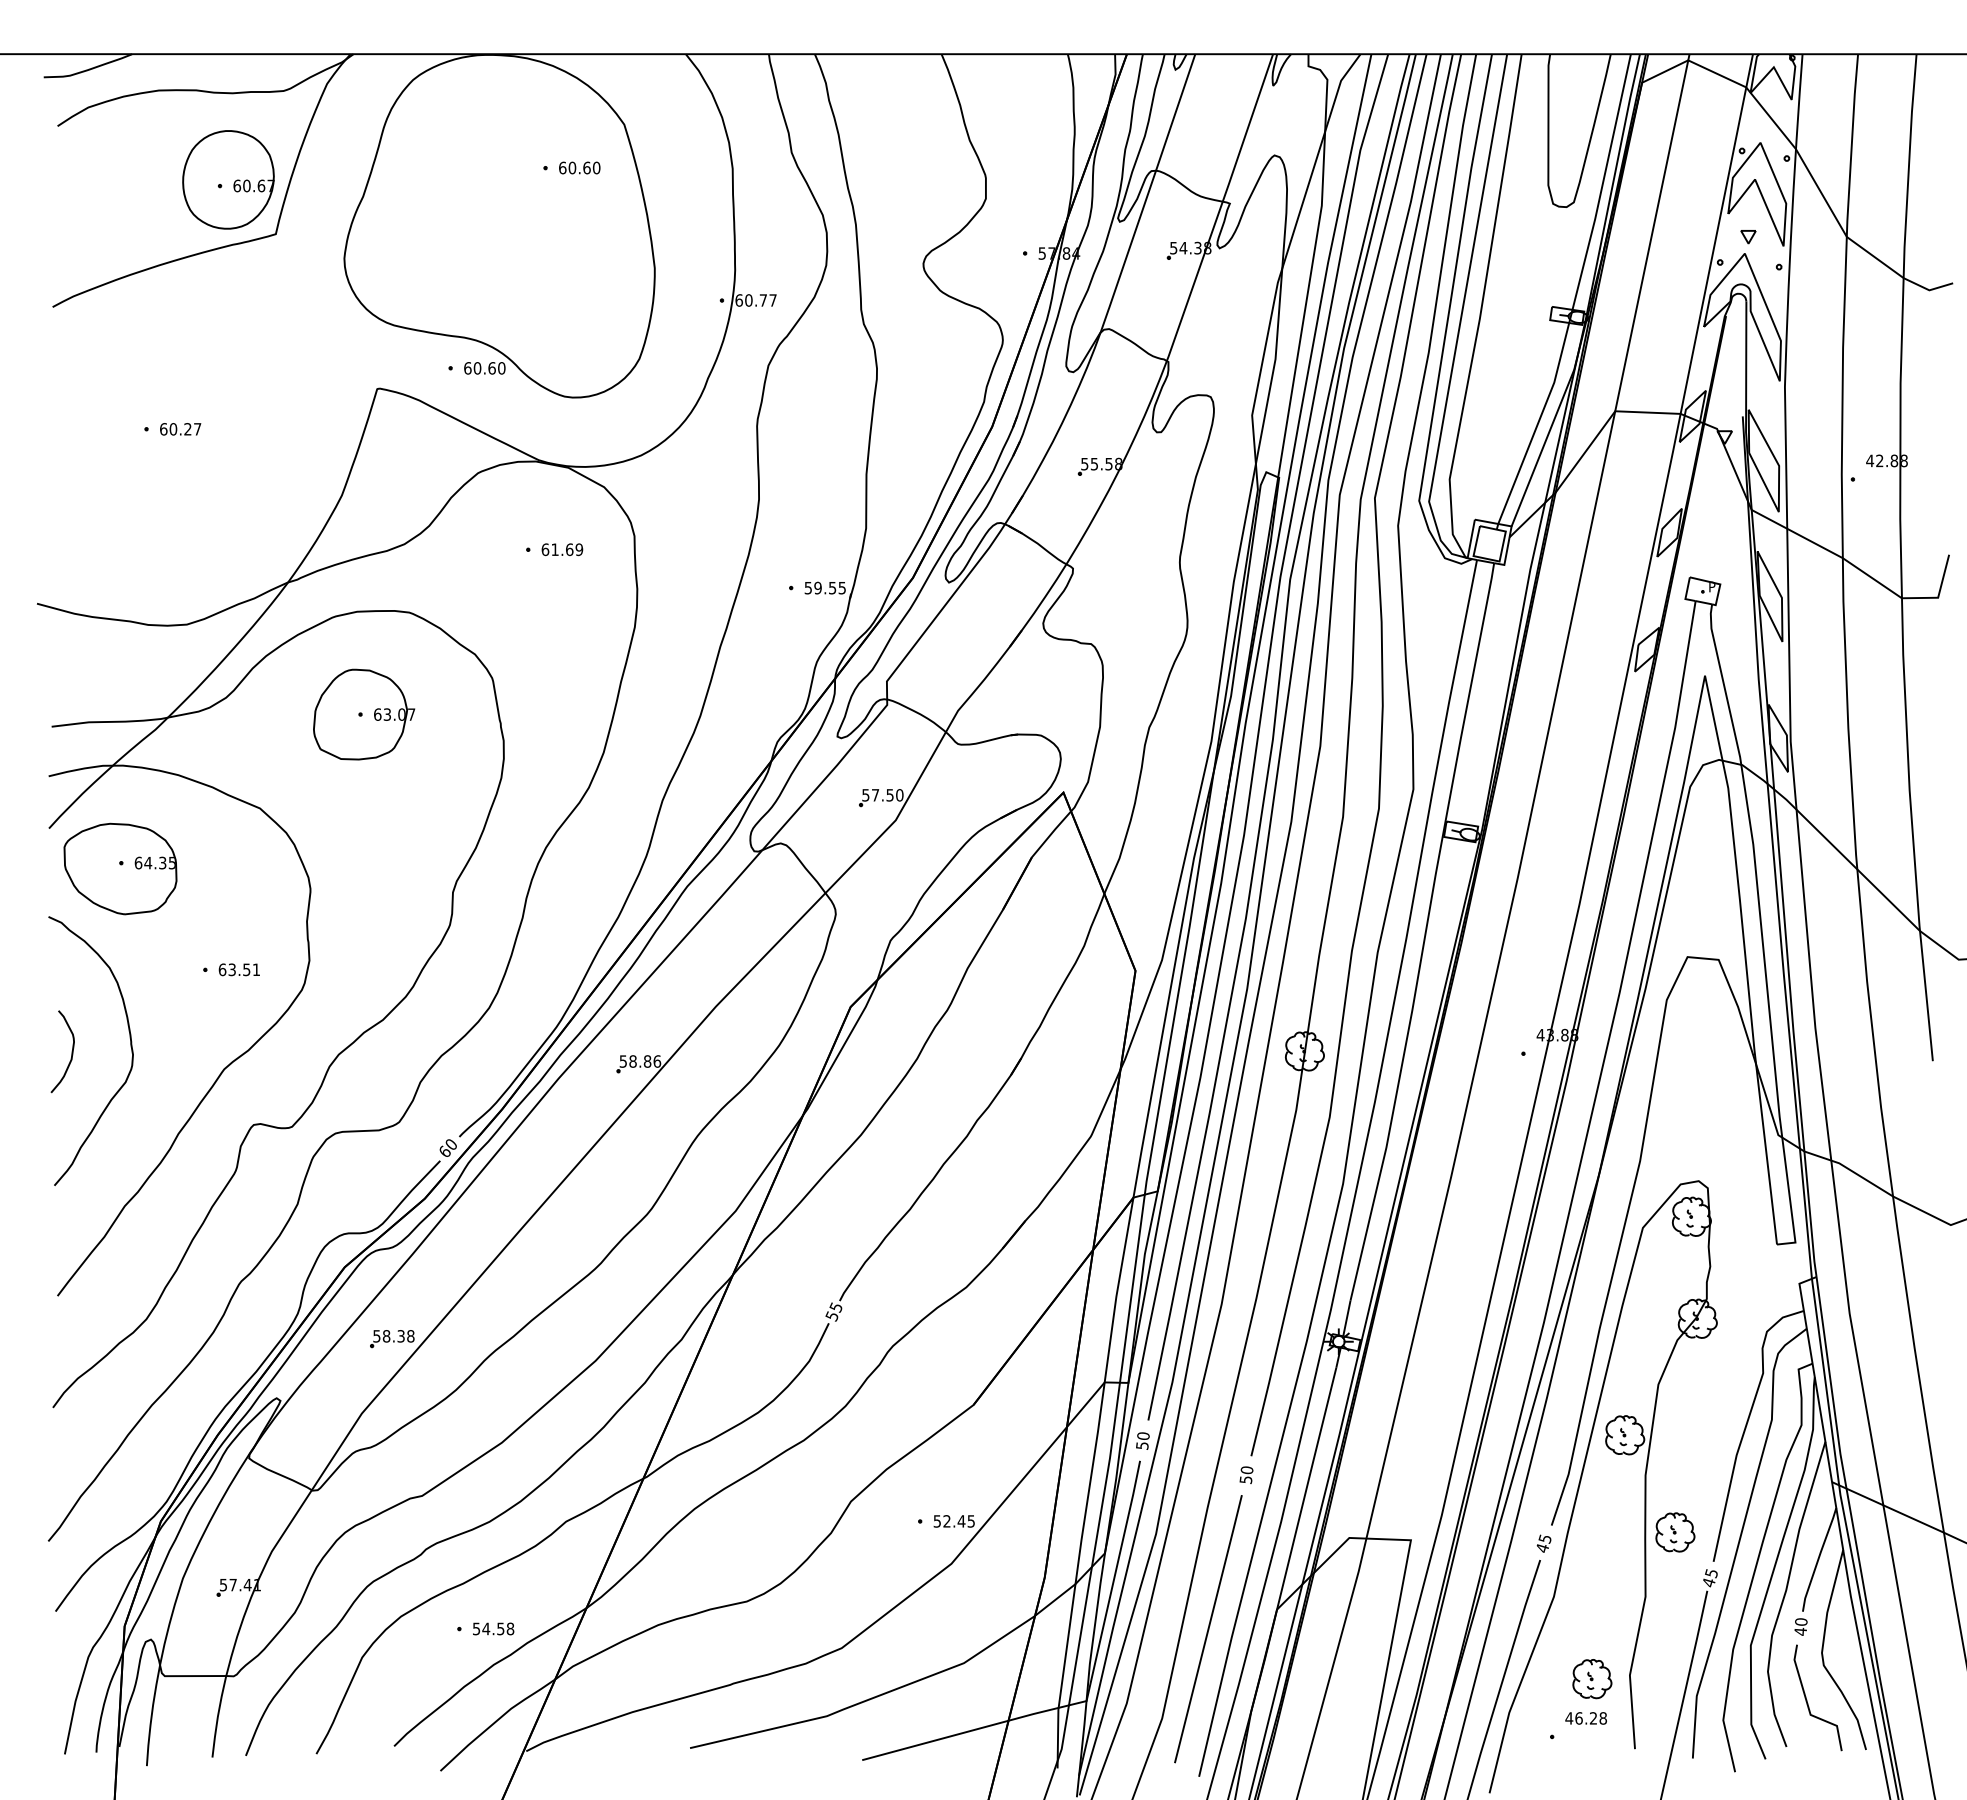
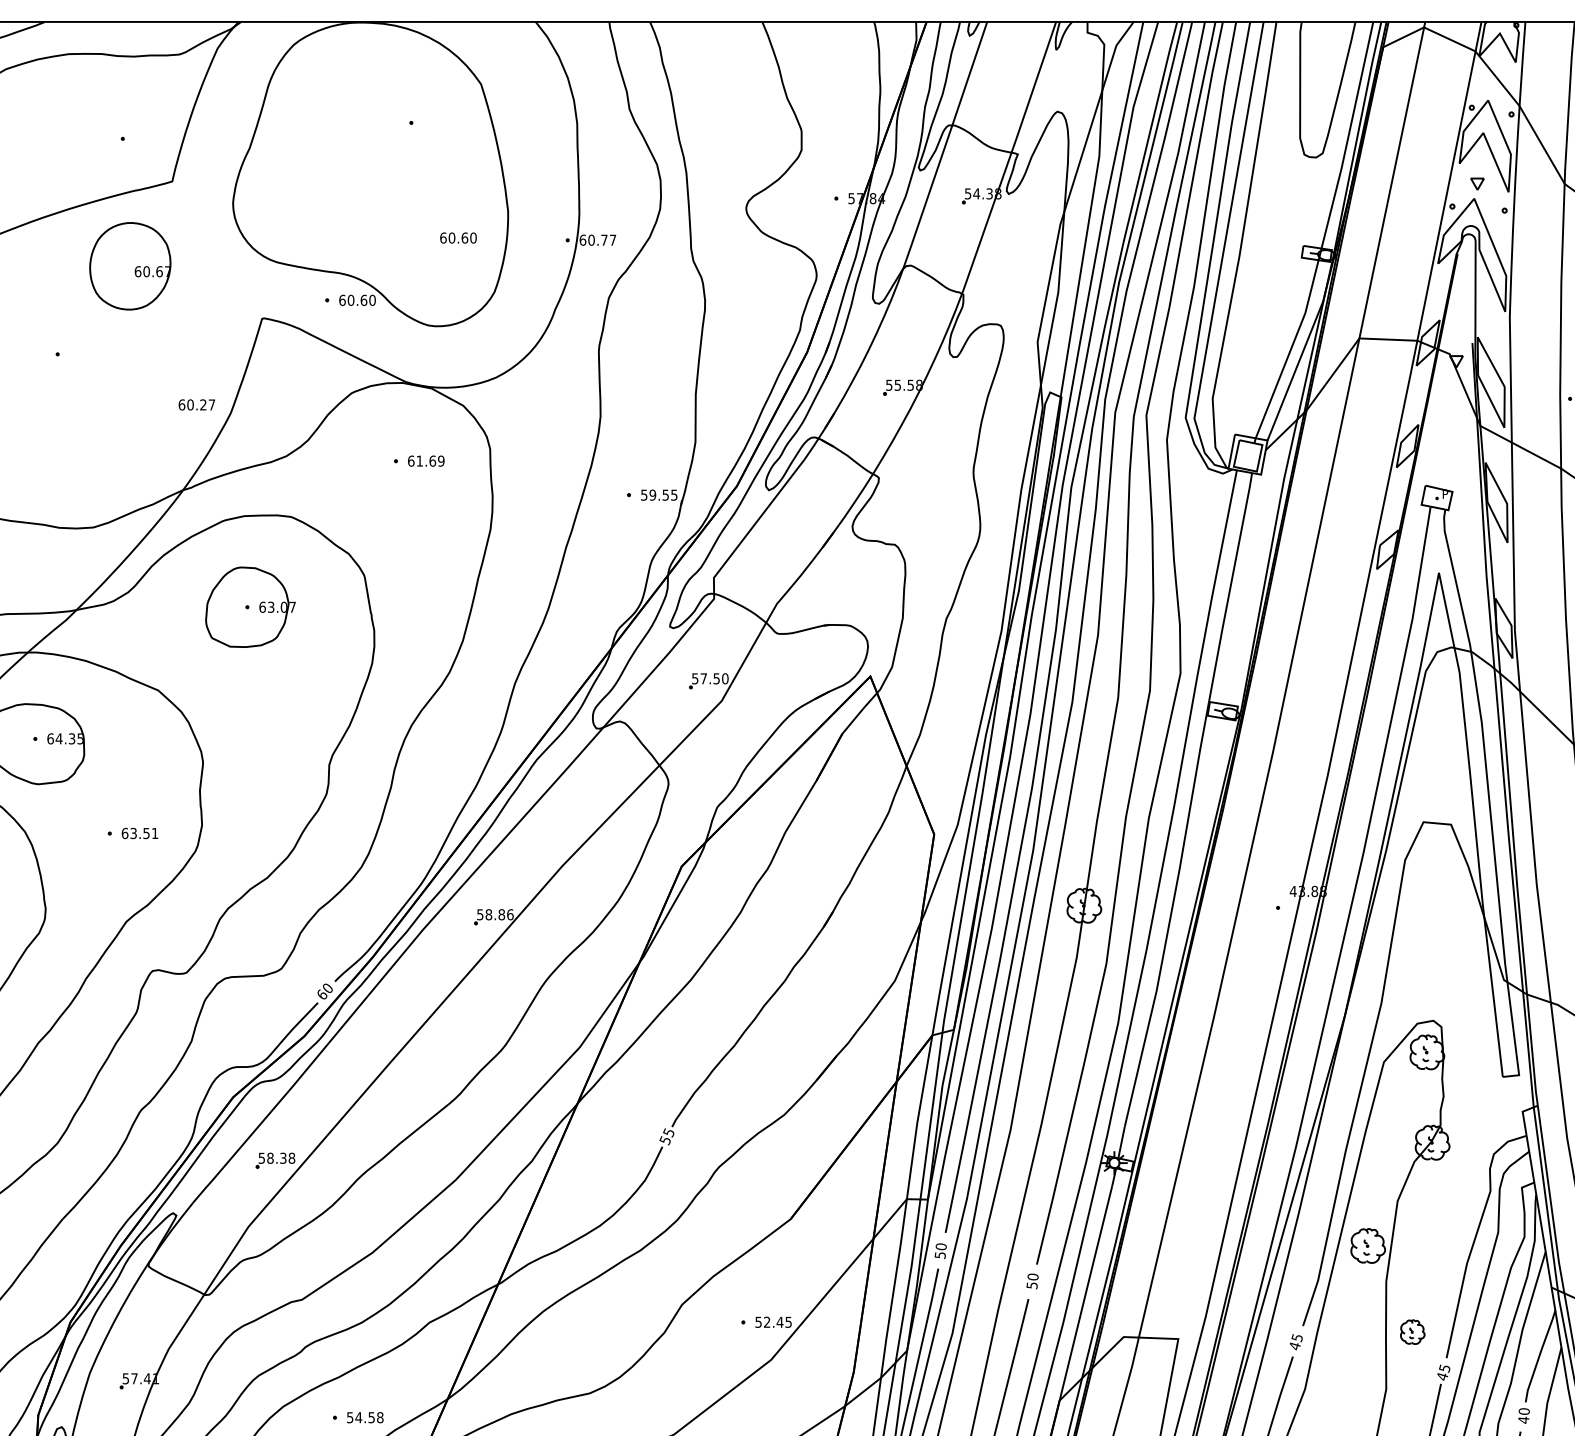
text: (579, 167) -> (458, 237), moved
part: (228, 179) -> (130, 265), moved
text: (180, 429) -> (196, 405), moved
part: (1675, 1532) -> (1412, 1332), size x0.7

